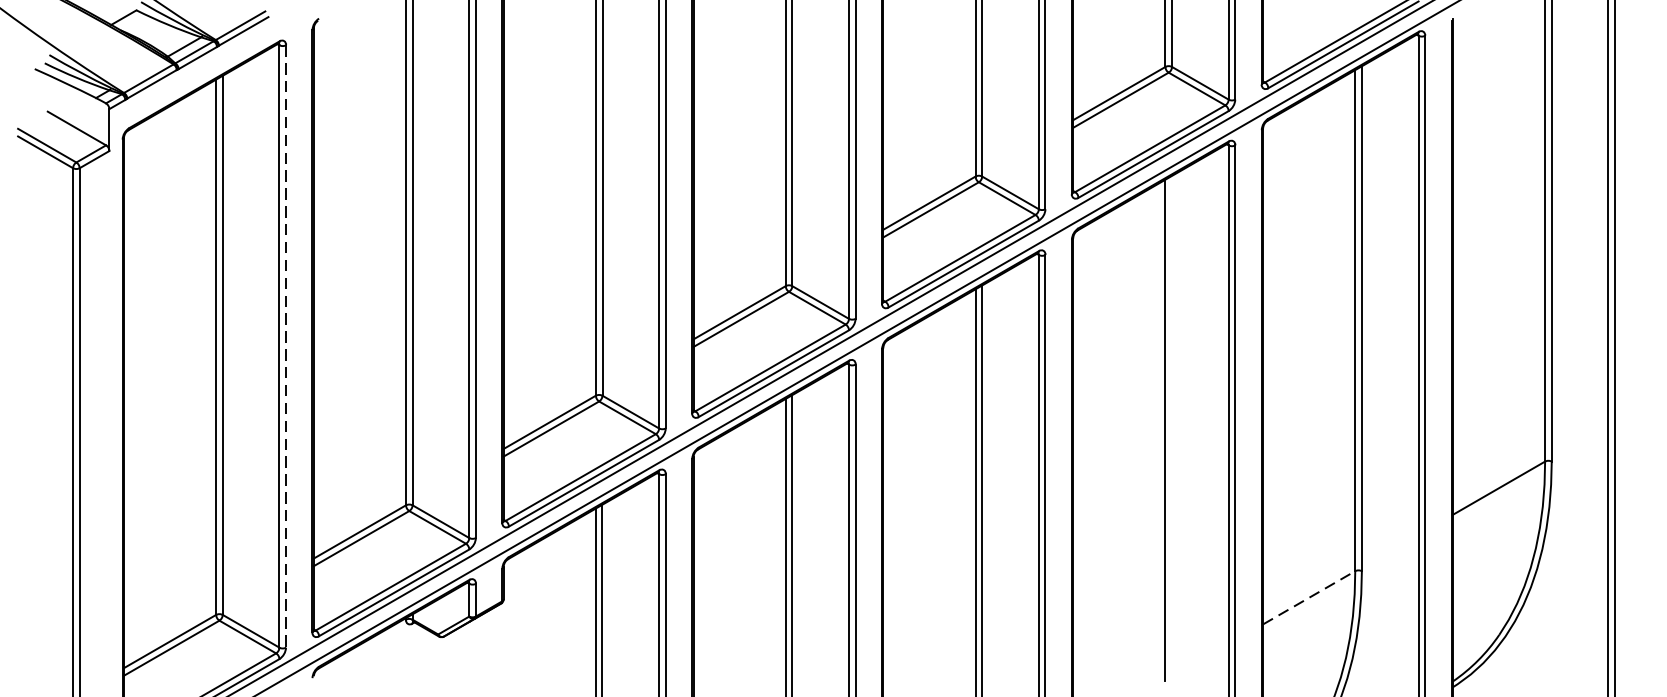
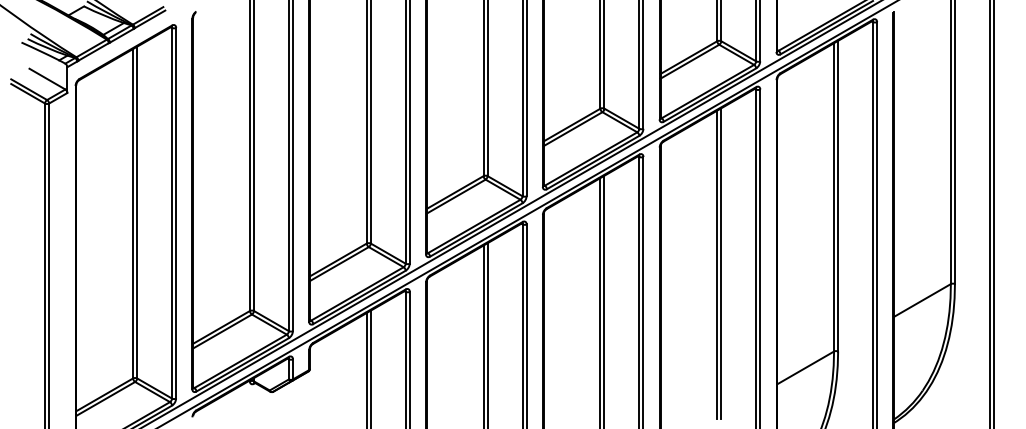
line: (286, 346) -> (176, 213), dashed -> solid
line: (1172, 428) -> (721, 263), added
line: (1308, 597) -> (805, 367), dashed -> solid

